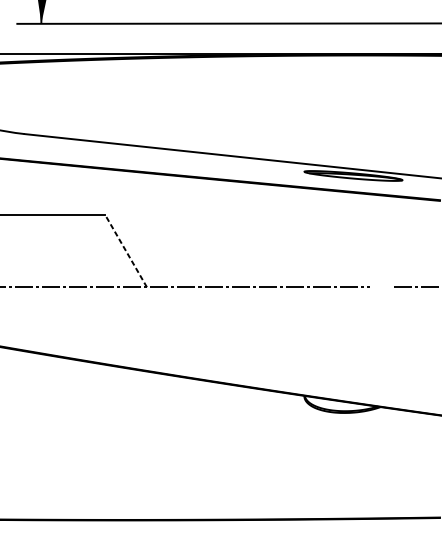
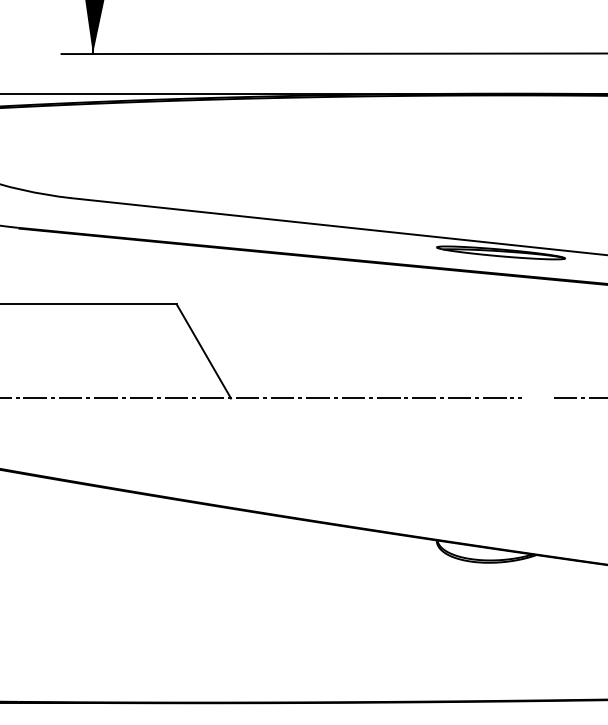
line: (125, 250) -> (203, 350), dashed -> solid

